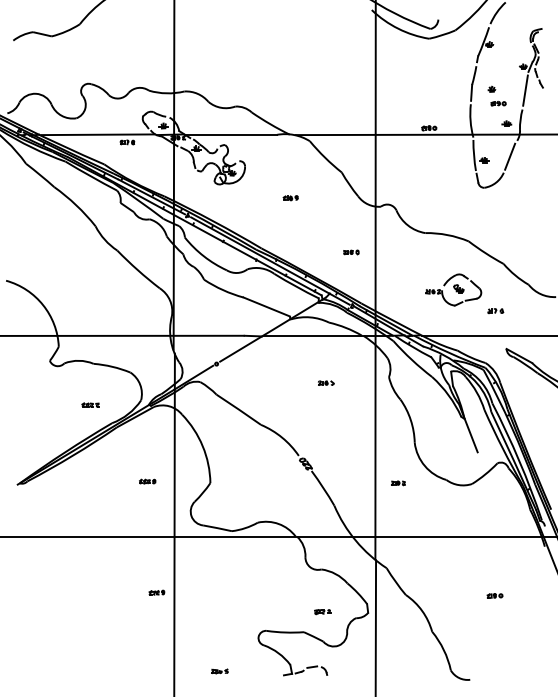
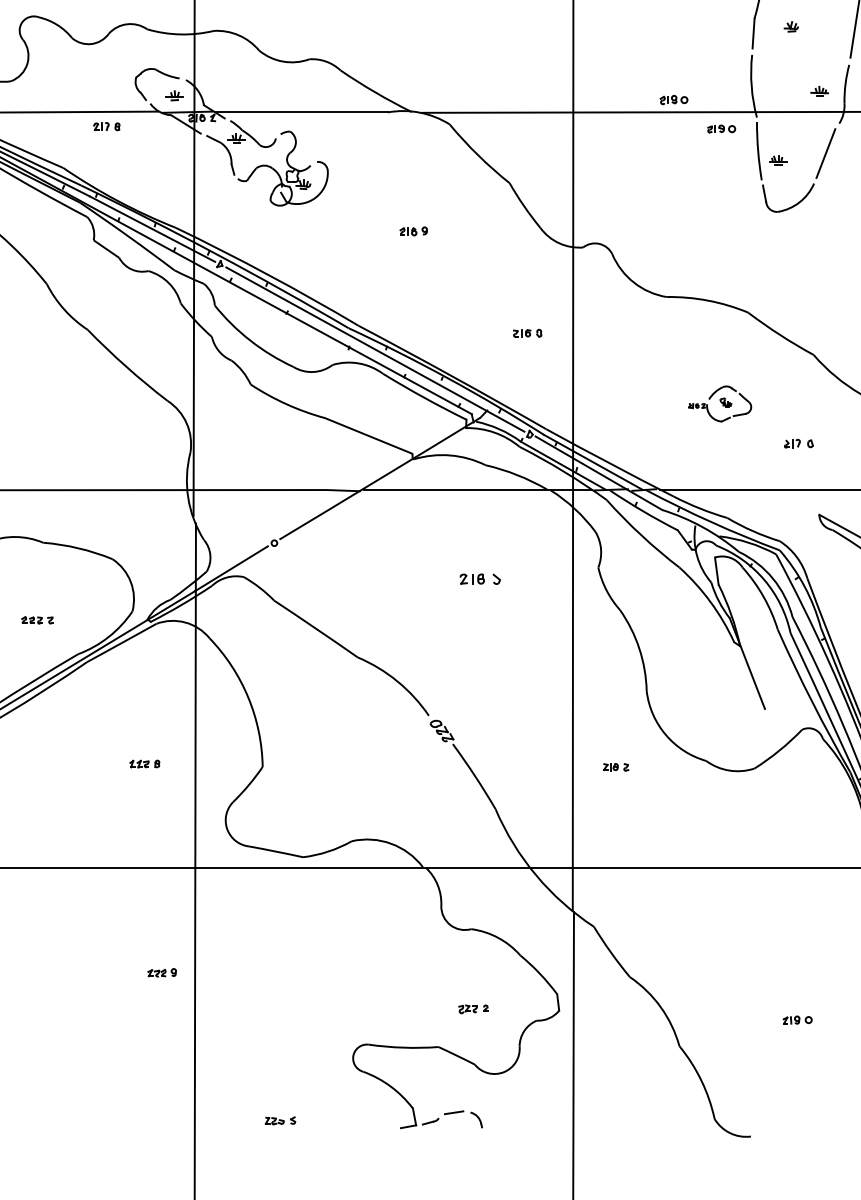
part: (498, 103) -> (721, 128), moved
part: (453, 289) -> (719, 403), size x0.6
part: (326, 382) -> (480, 577), size x1.4
part: (494, 595) -> (796, 1019), moved

